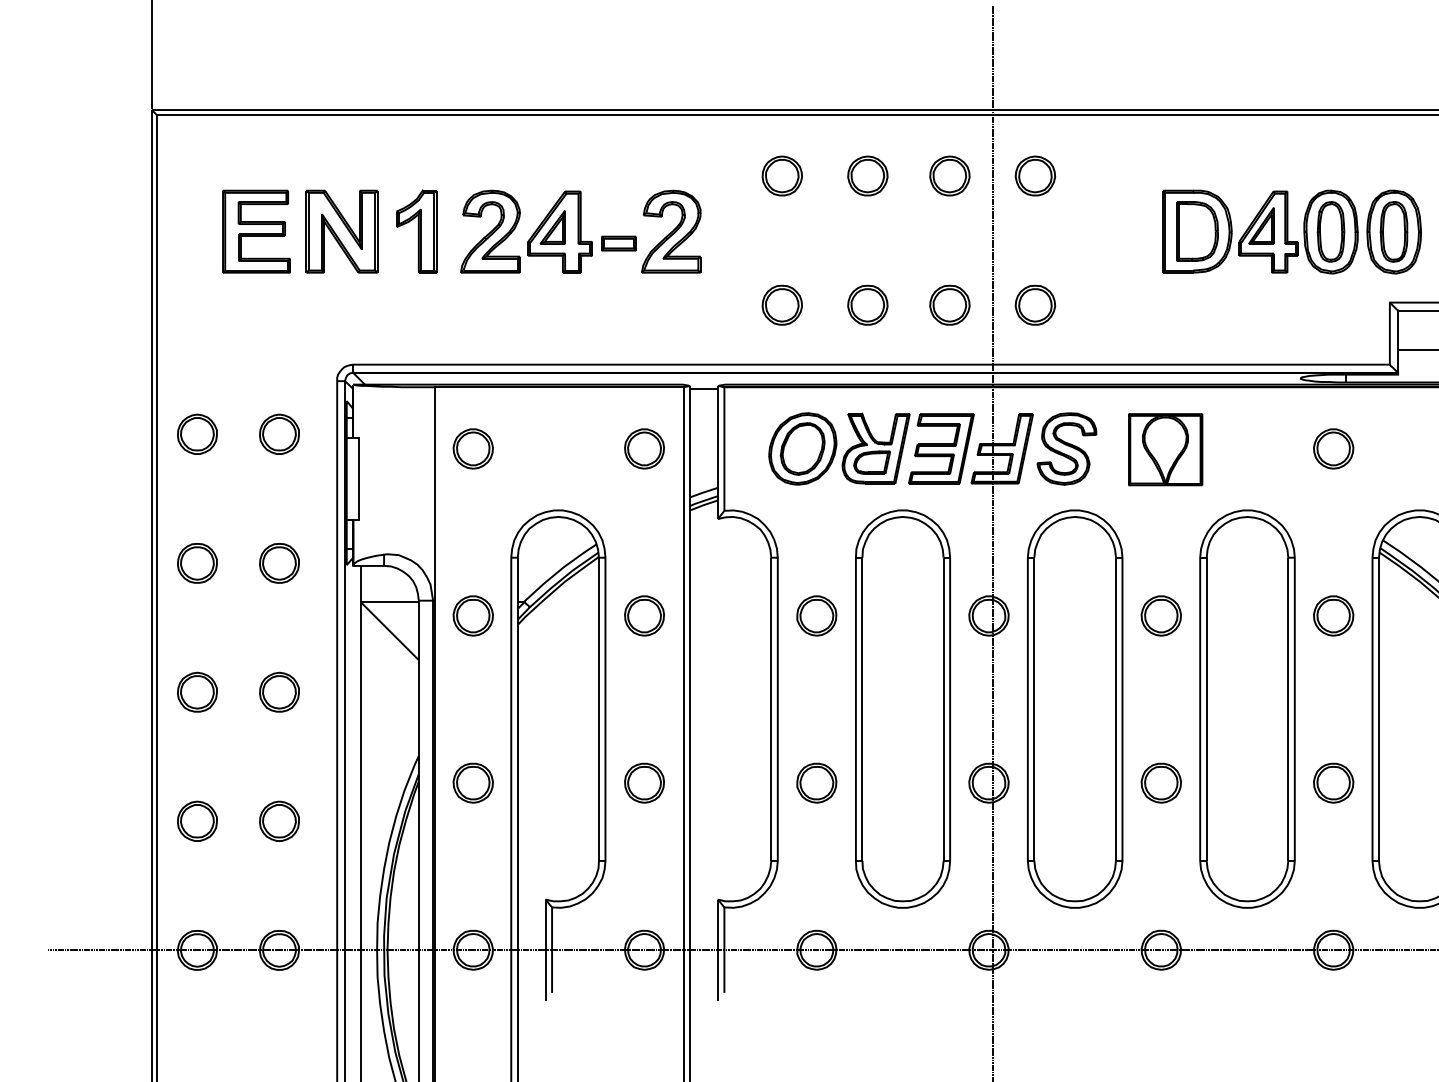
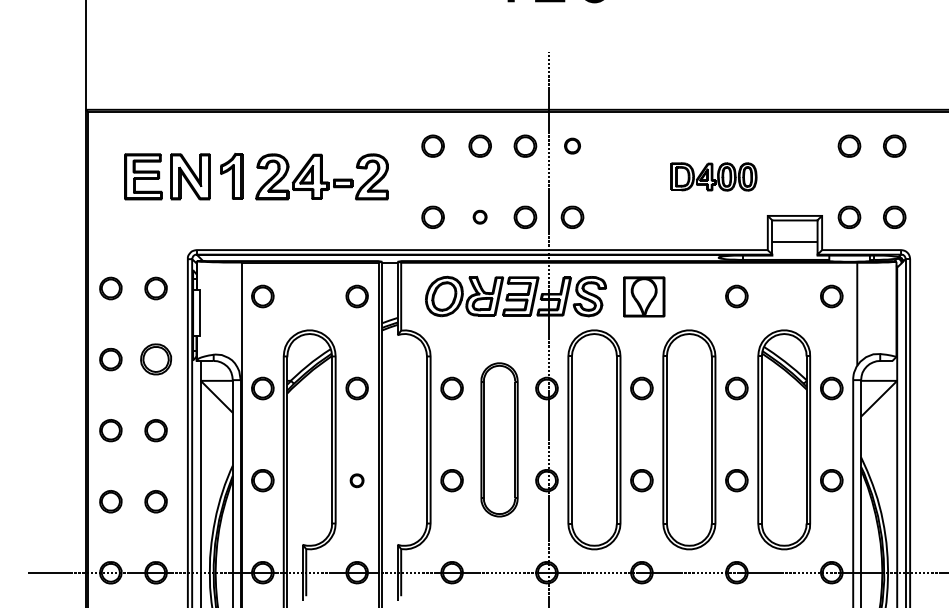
part: (1035, 174) -> (572, 145), size x0.7
part: (1291, 231) -> (713, 176), size x0.6
part: (866, 303) -> (479, 216), size x0.6
part: (278, 563) -> (155, 359), size x1.4
part: (902, 708) -> (499, 439), size x0.7
part: (643, 782) -> (356, 480), size x0.6

